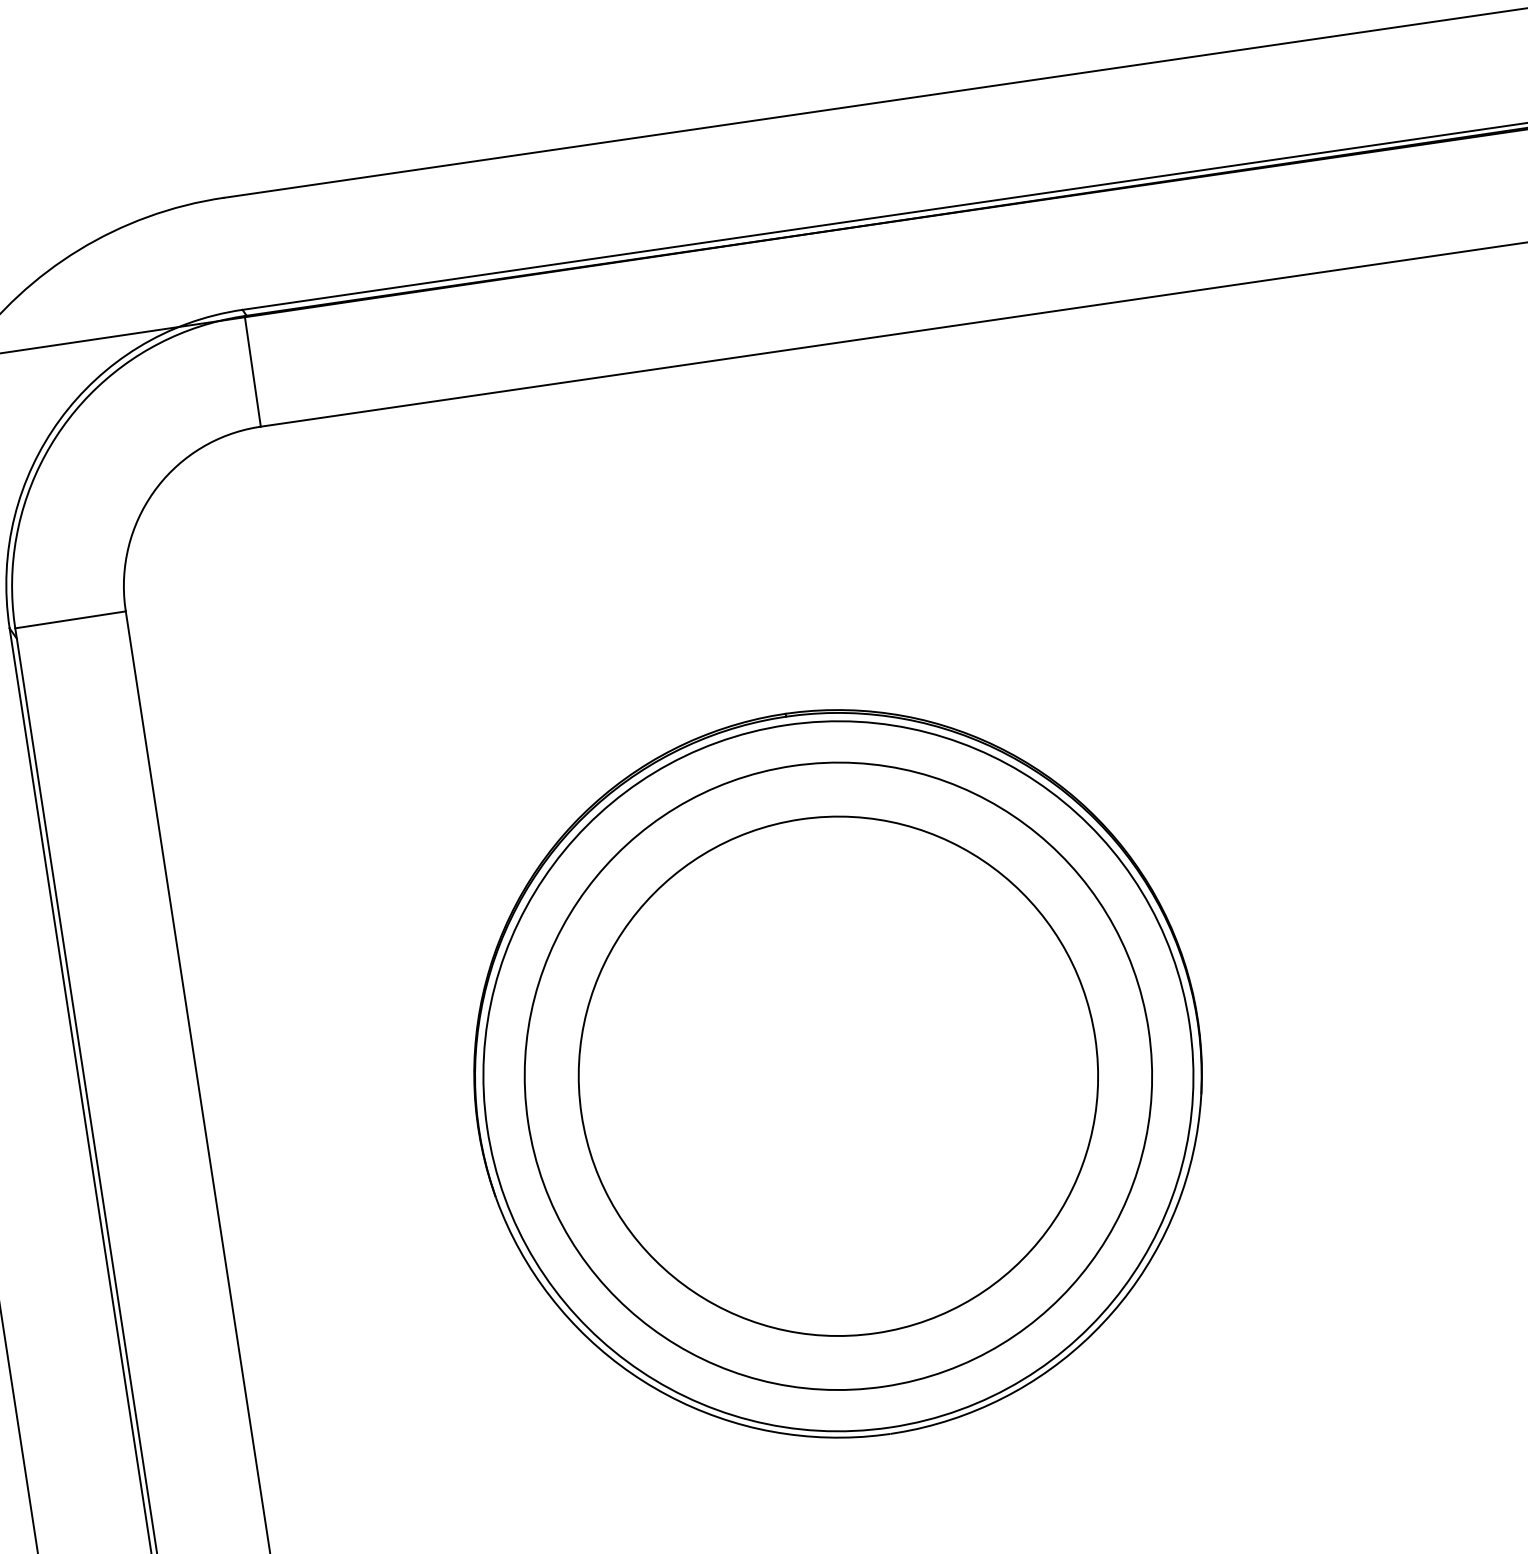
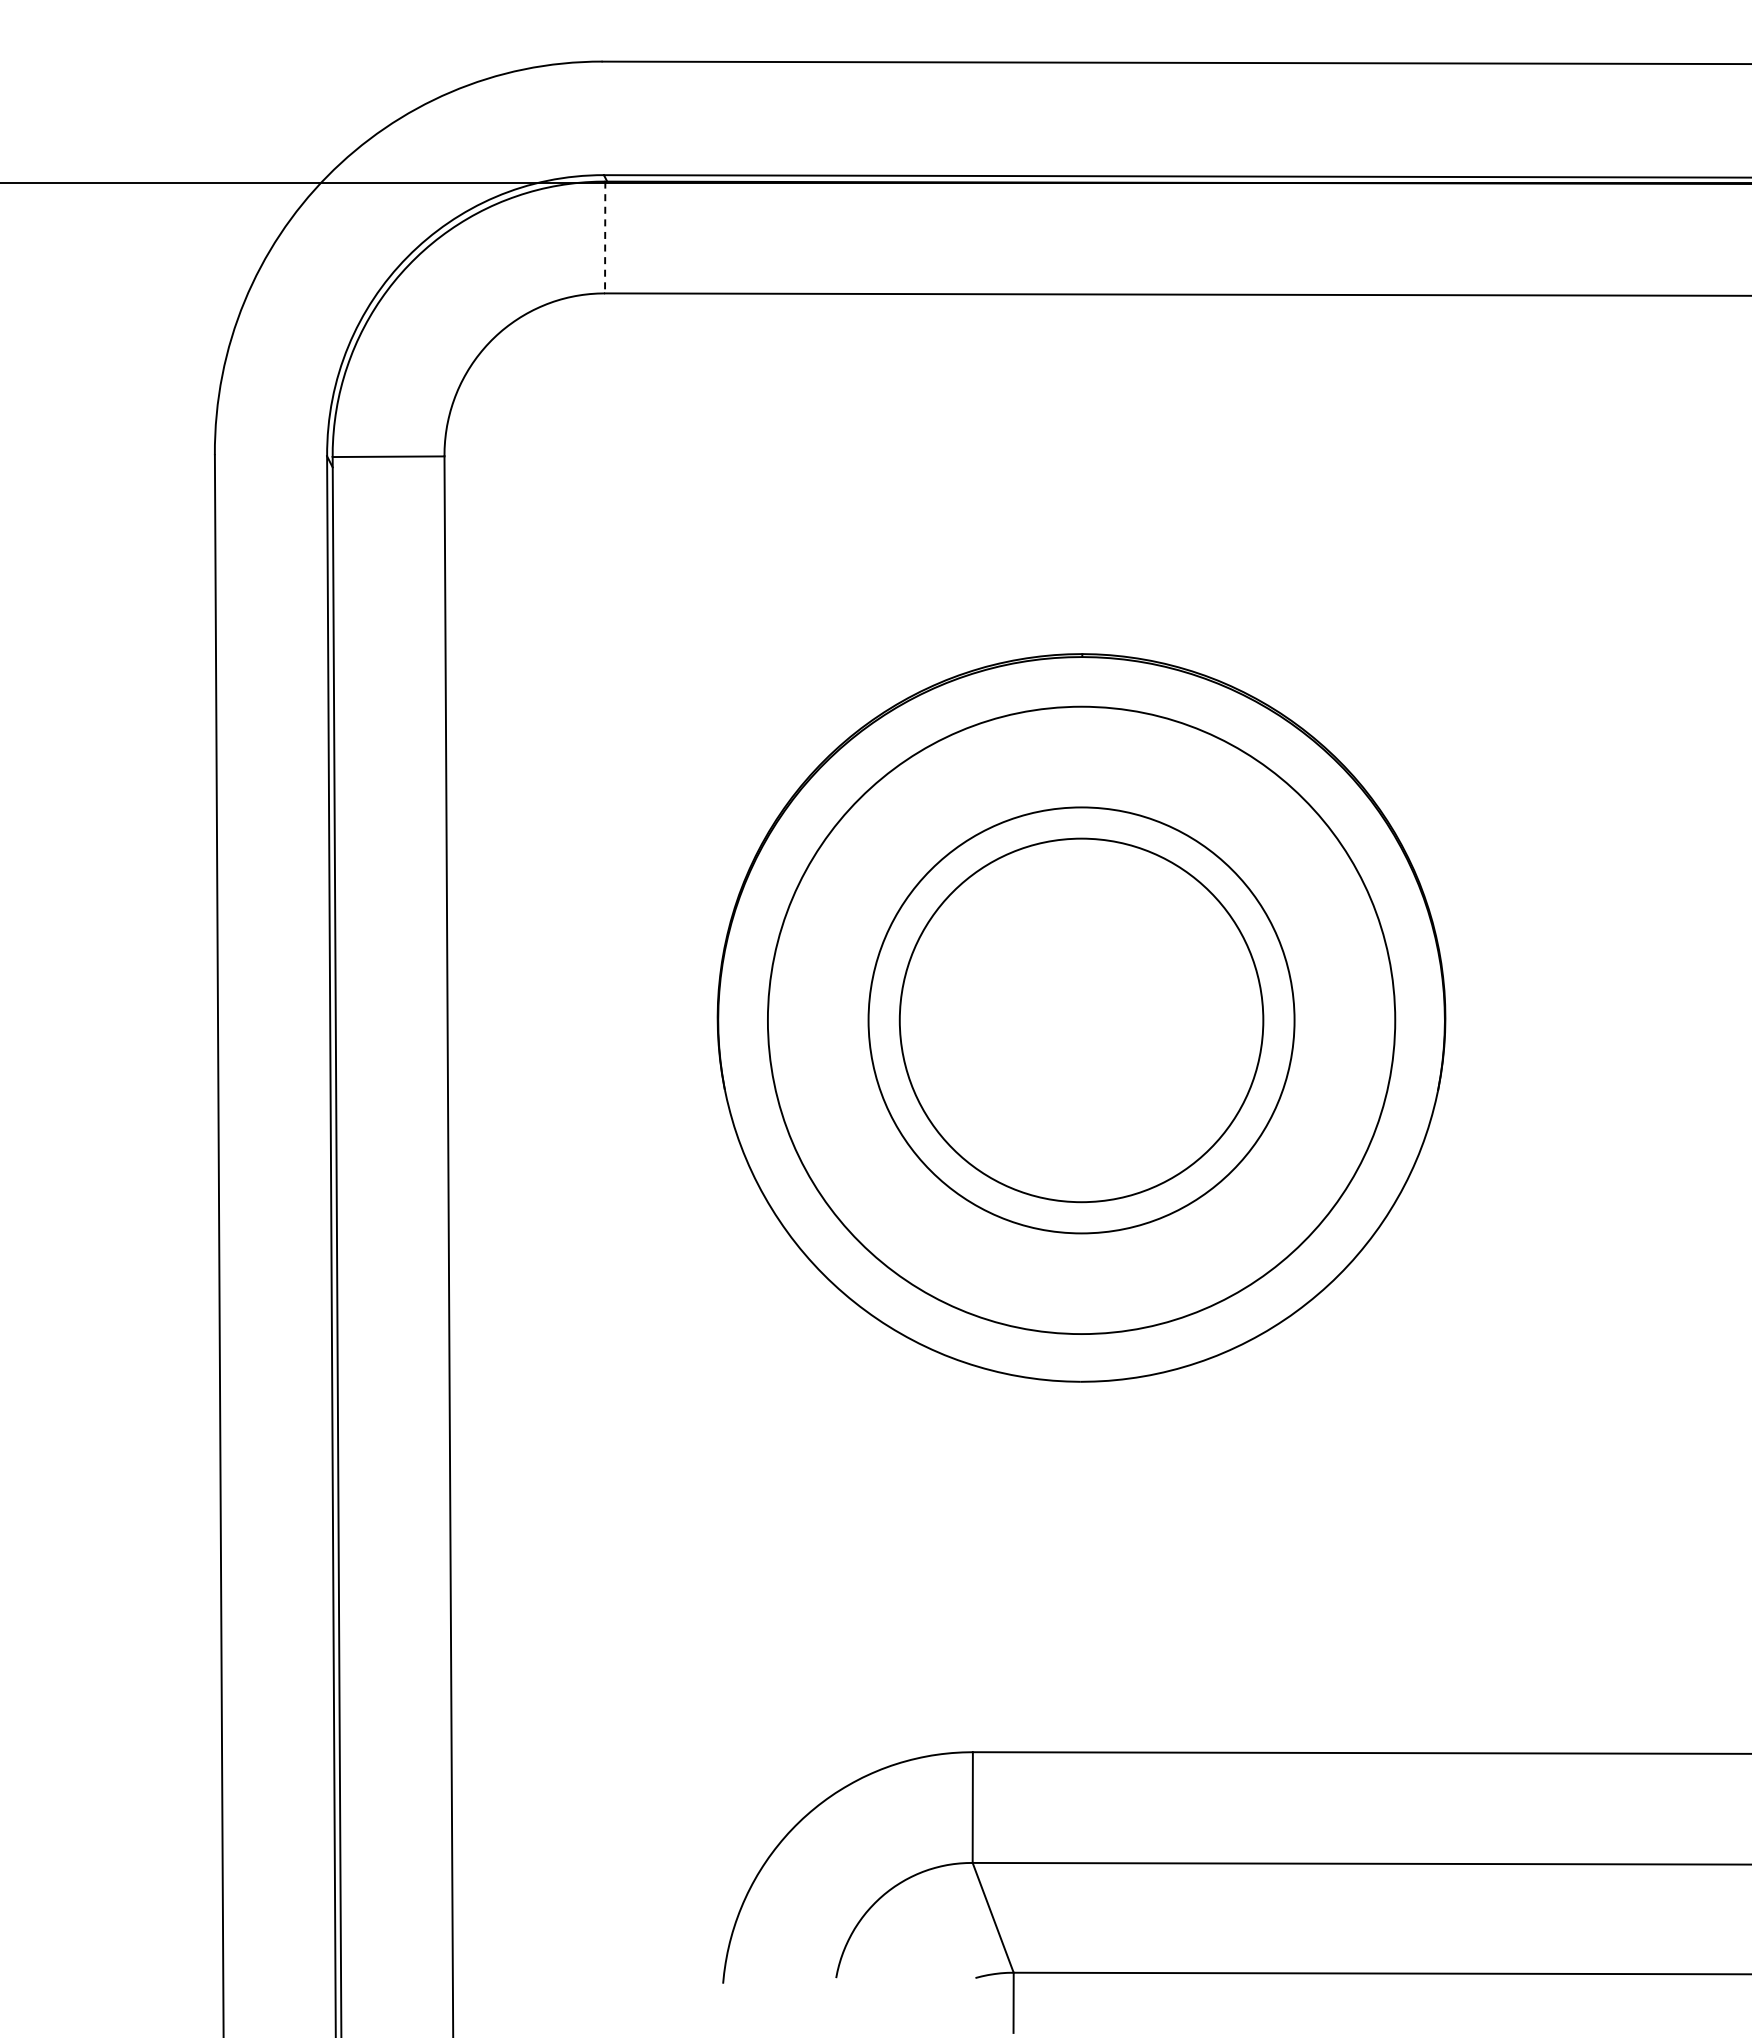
line: (253, 371) -> (605, 237), solid -> dashed
circle: (838, 1076) -> (1081, 1020), size x0.6
circle: (838, 1076) -> (1081, 1020), size x0.7

